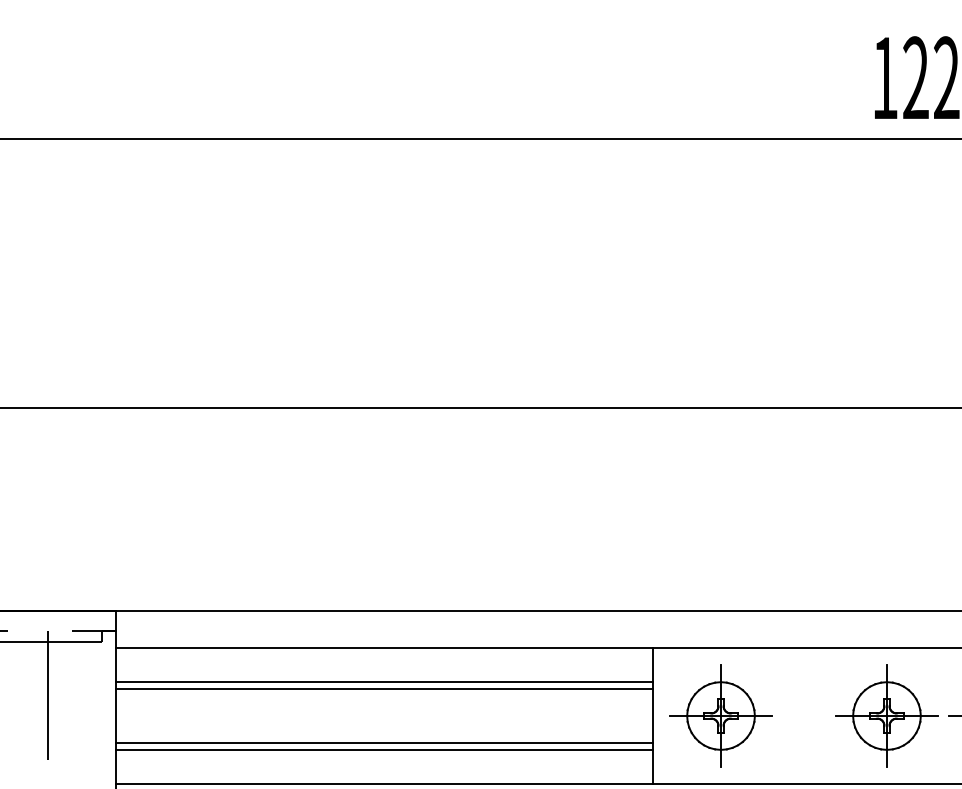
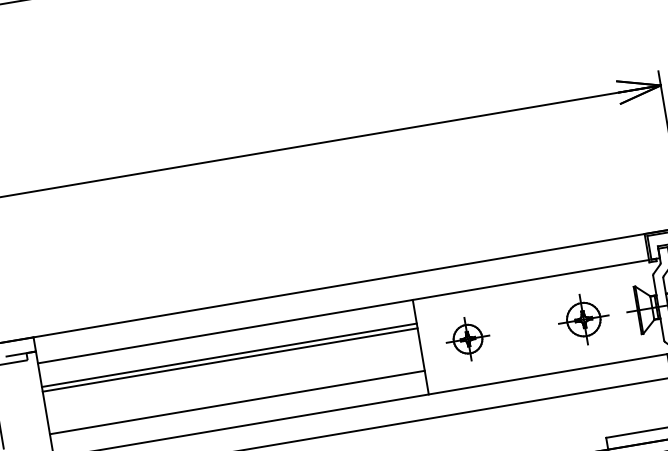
part: (720, 715) -> (467, 338), size x0.6
part: (886, 715) -> (583, 319), size x0.7
line: (384, 743) -> (236, 398), removed

